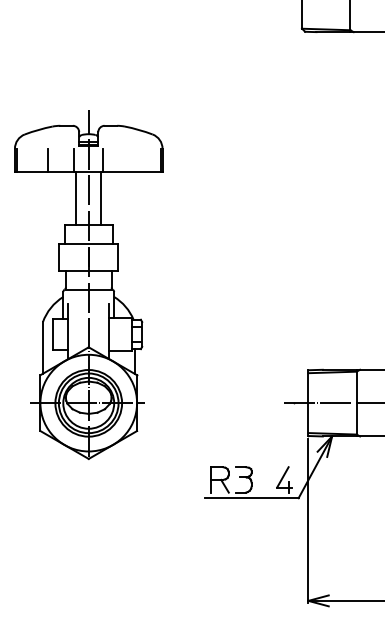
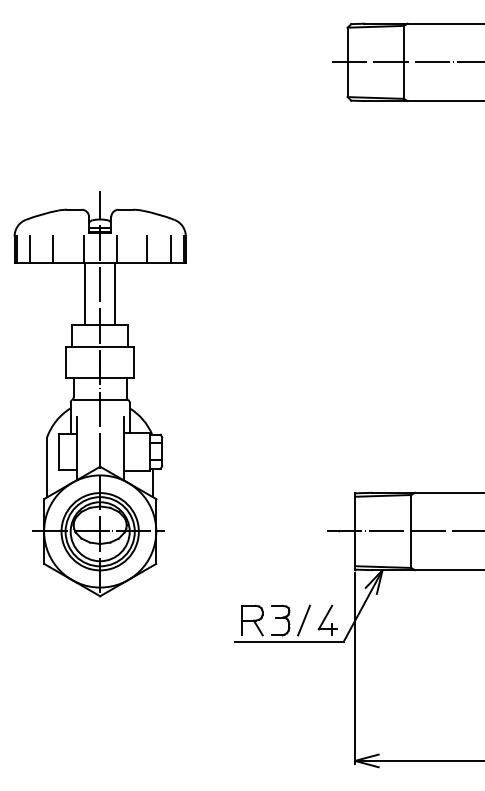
line: (27, 160) -> (29, 249), added
line: (129, 160) -> (147, 249), added
line: (149, 160) -> (170, 249), added
line: (263, 479) -> (303, 620), added

